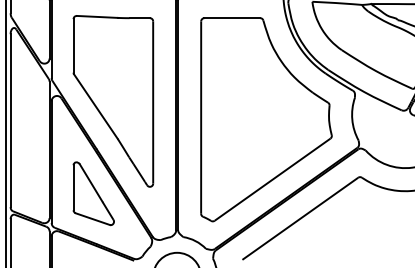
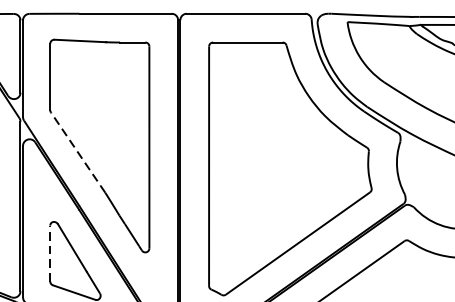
line: (95, 106) -> (77, 152), solid -> dashed
line: (73, 187) -> (50, 253), solid -> dashed

